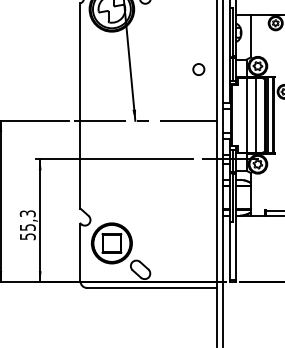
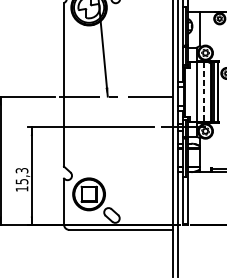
circle: (198, 69) -> (158, 55), removed
line: (256, 115) -> (204, 92), solid -> dashed
text: (27, 236) -> (21, 188), 55,3 -> 15,3

